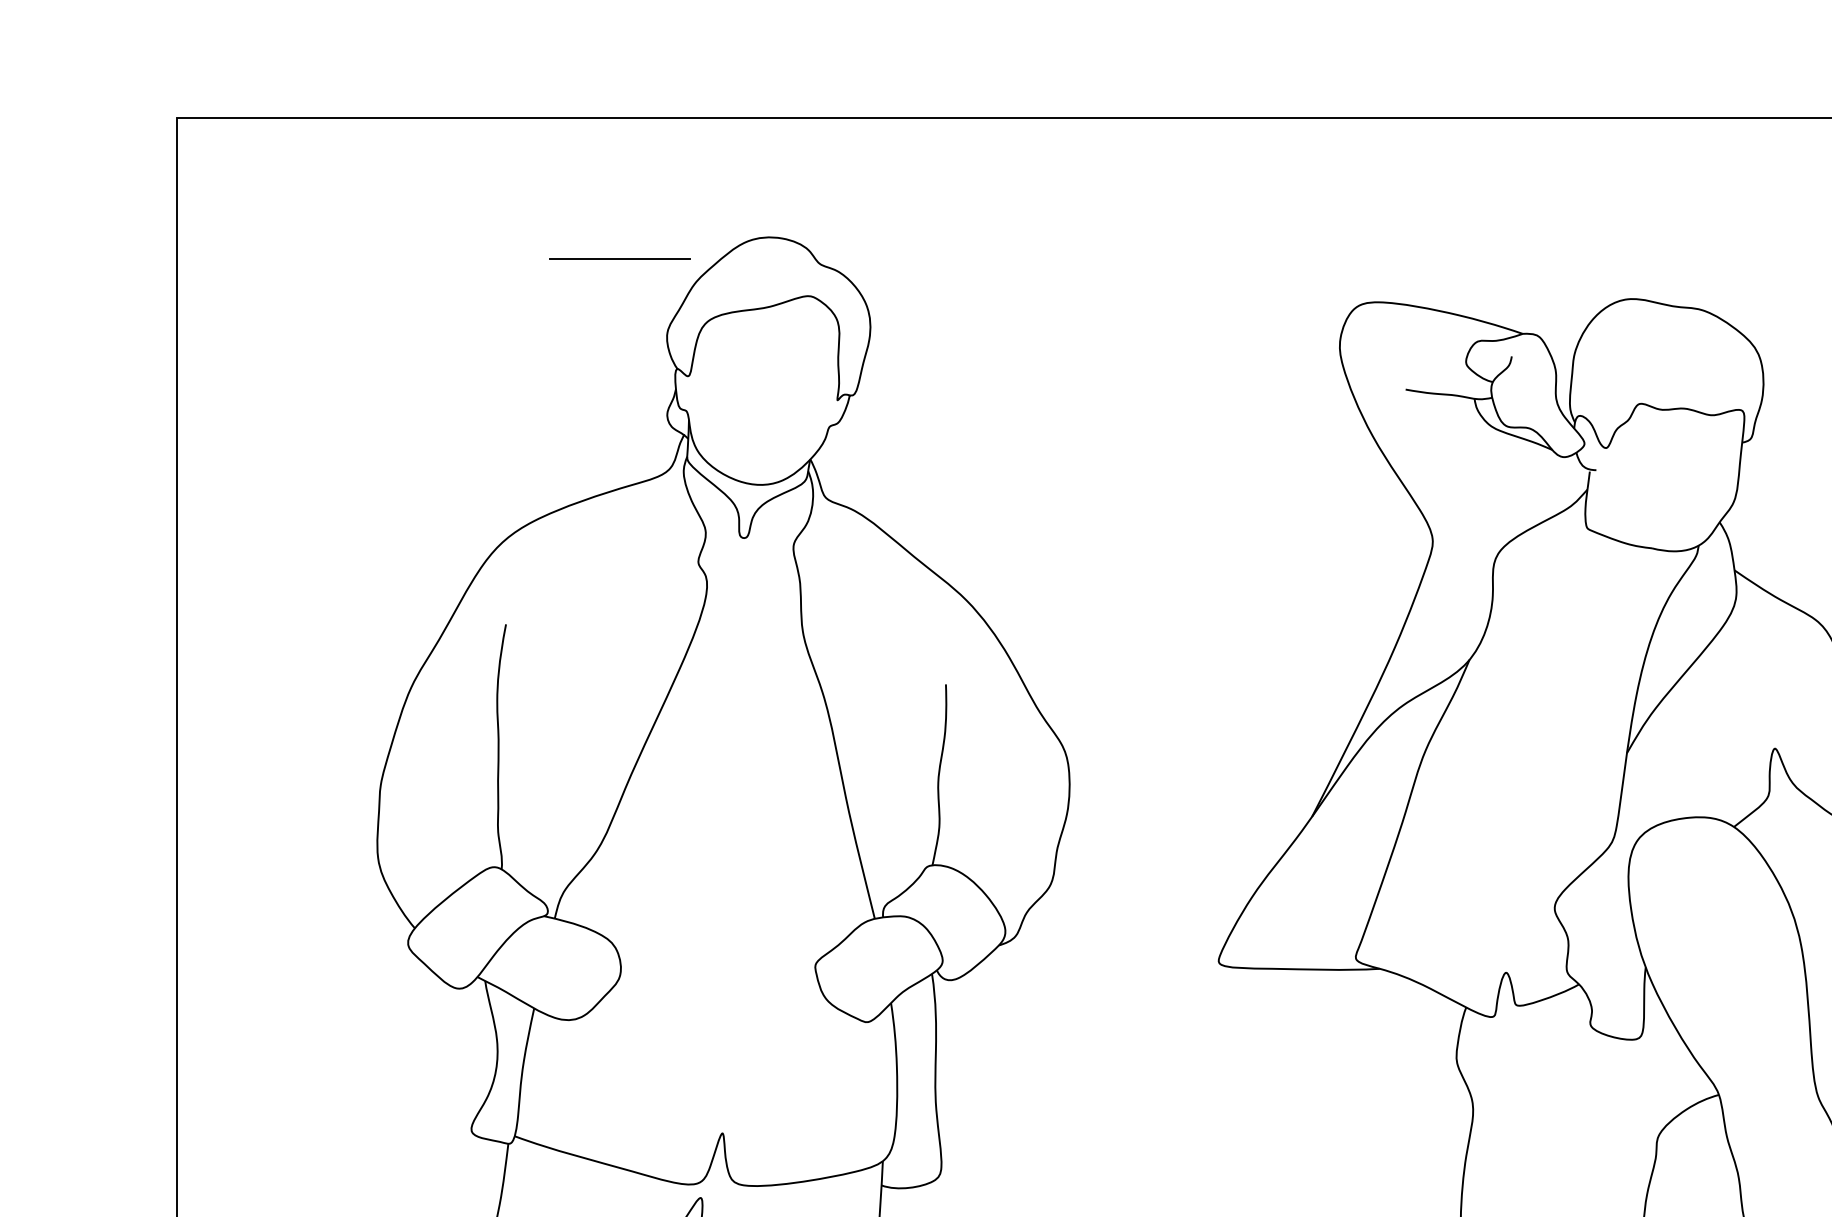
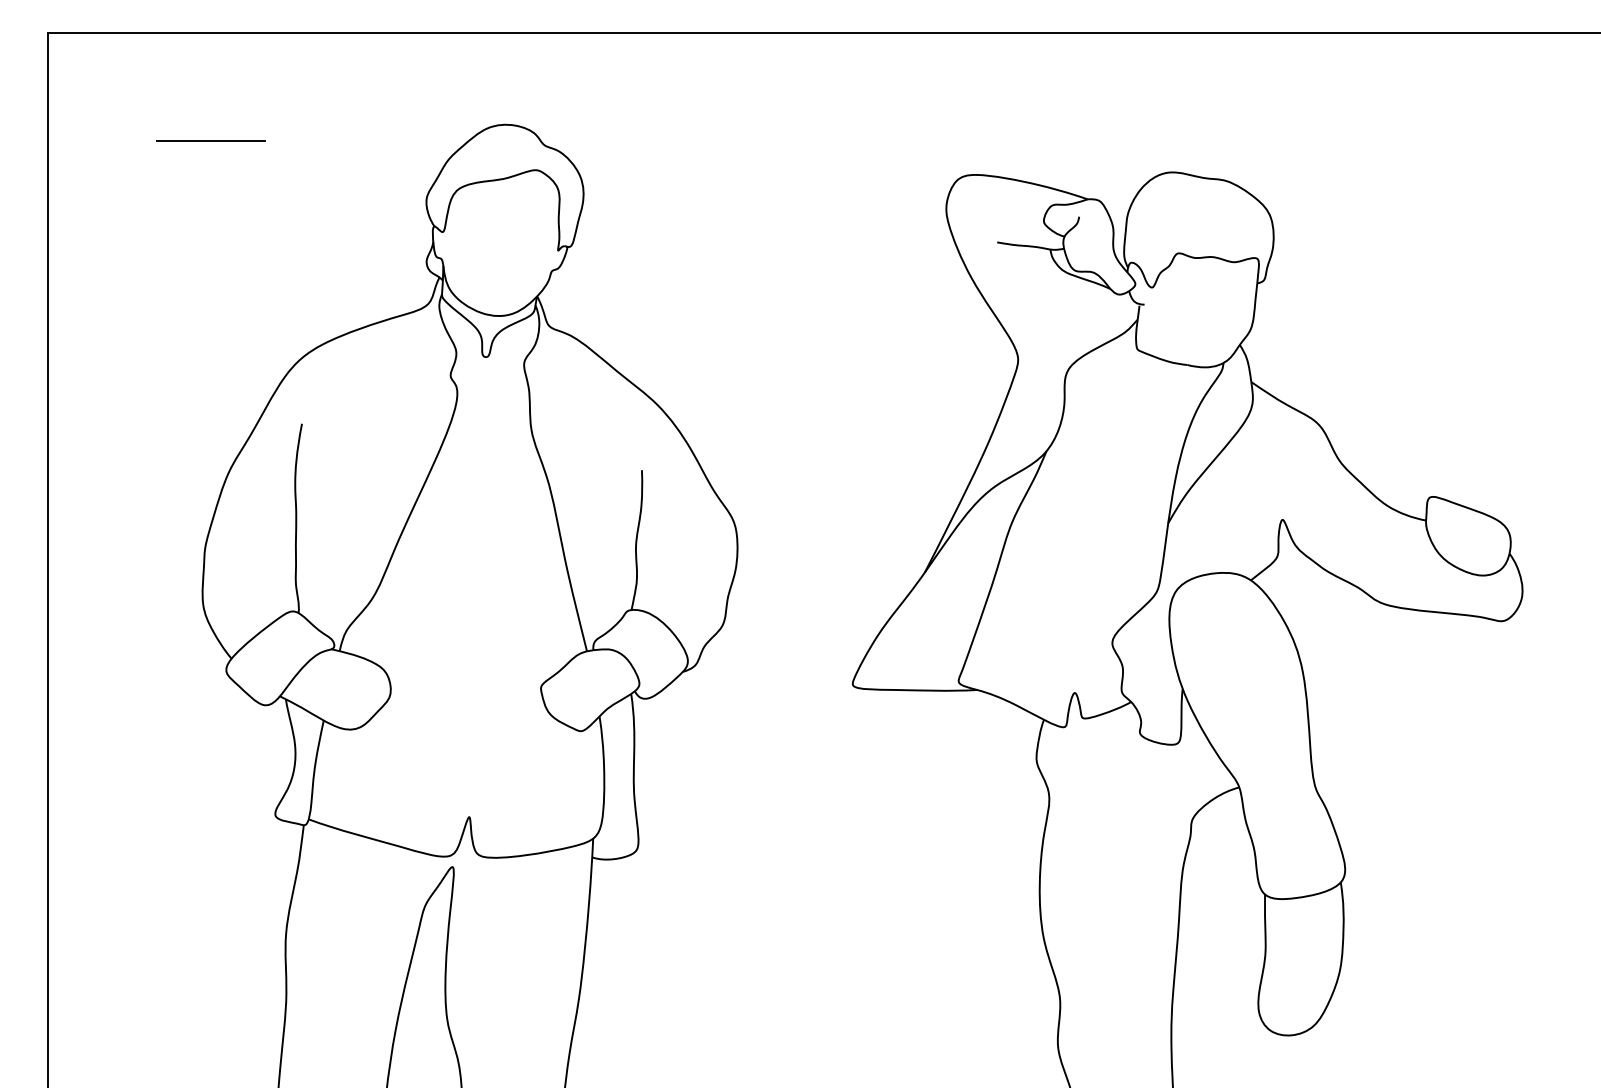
line: (619, 257) -> (210, 140), moved

